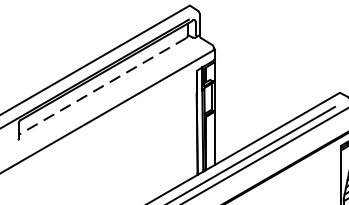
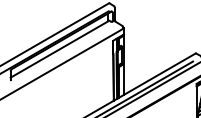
line: (103, 86) -> (59, 49), dashed -> solid

